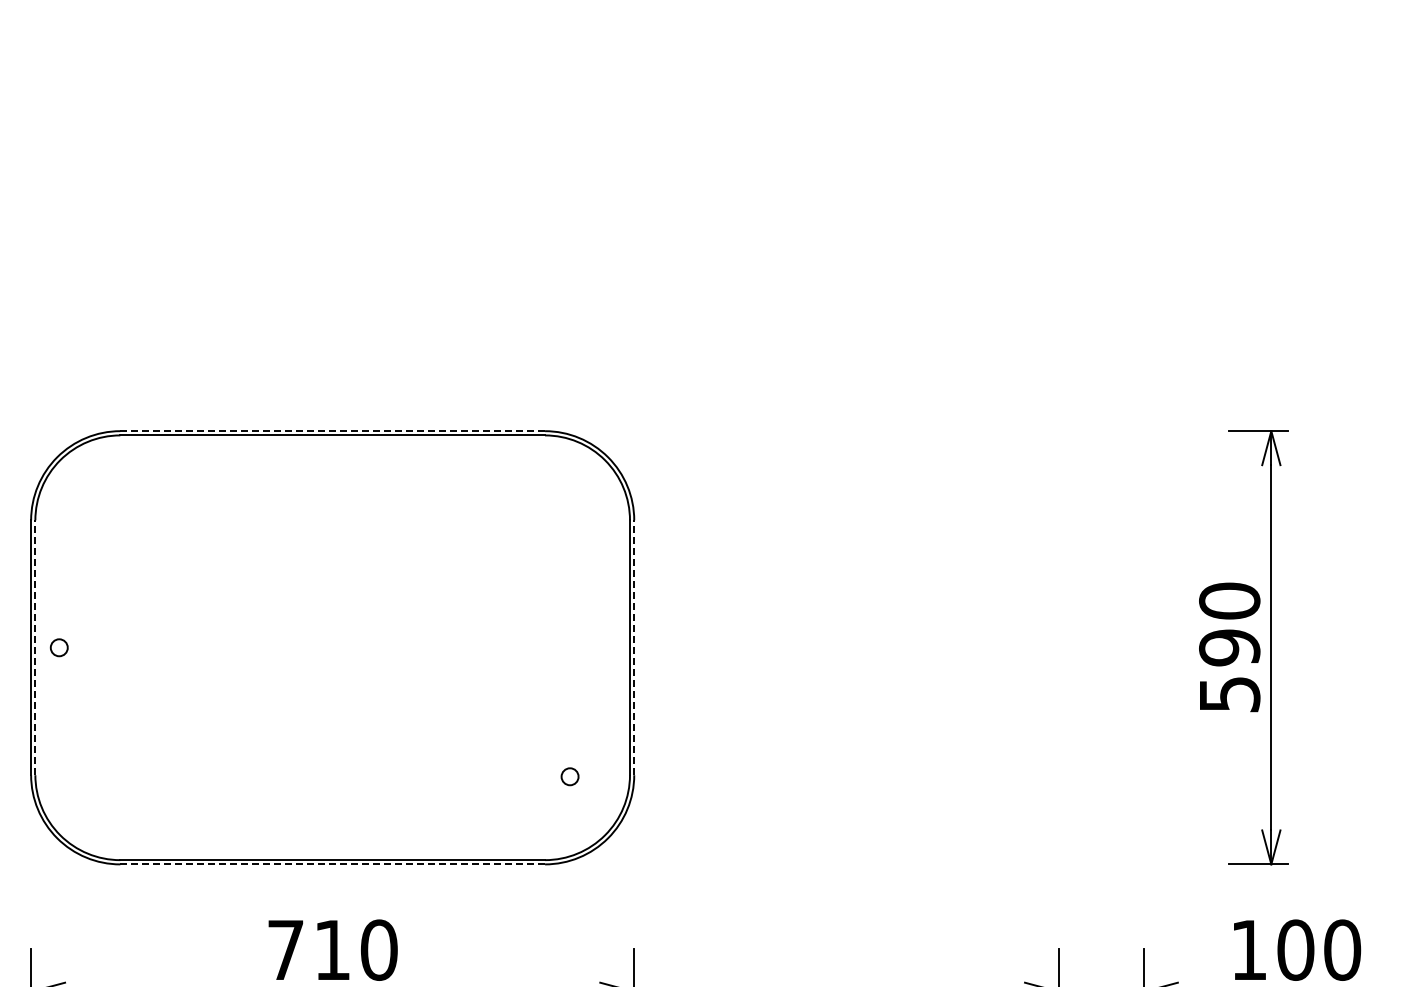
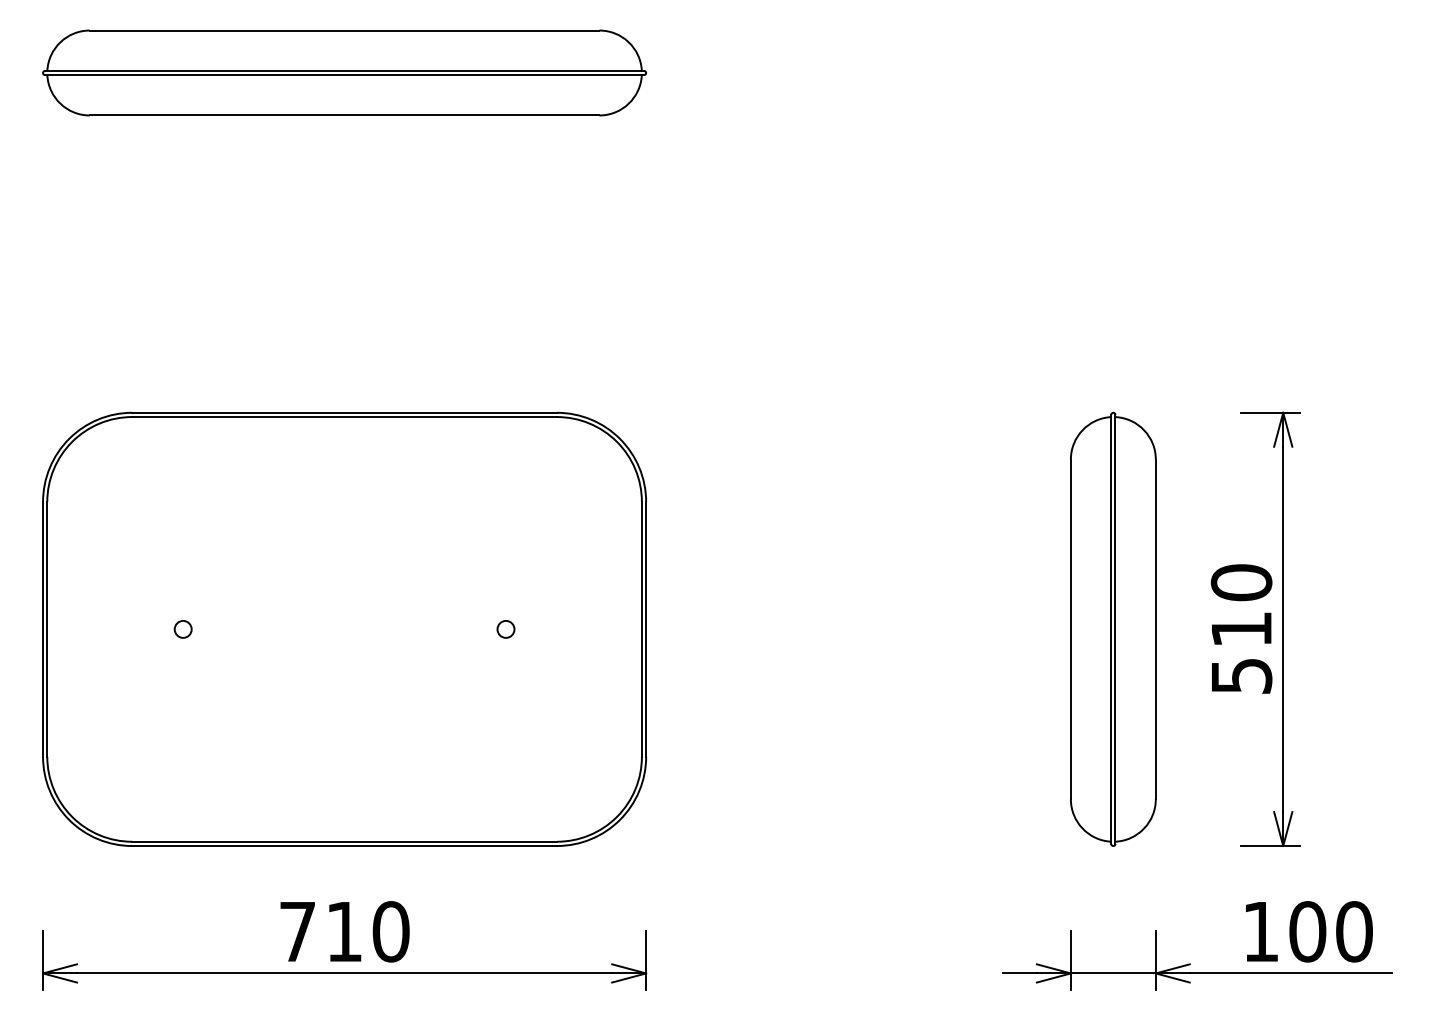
part: (332, 90) -> (344, 72), added
line: (332, 430) -> (344, 412), dashed -> solid
line: (35, 646) -> (47, 628), dashed -> solid
line: (634, 646) -> (646, 628), dashed -> solid
part: (1101, 646) -> (1113, 628), added
circle: (58, 647) -> (182, 629), moved
text: (1229, 647) -> (1241, 629), 590 -> 510
circle: (569, 776) -> (505, 629), moved
line: (333, 864) -> (345, 846), dashed -> solid

